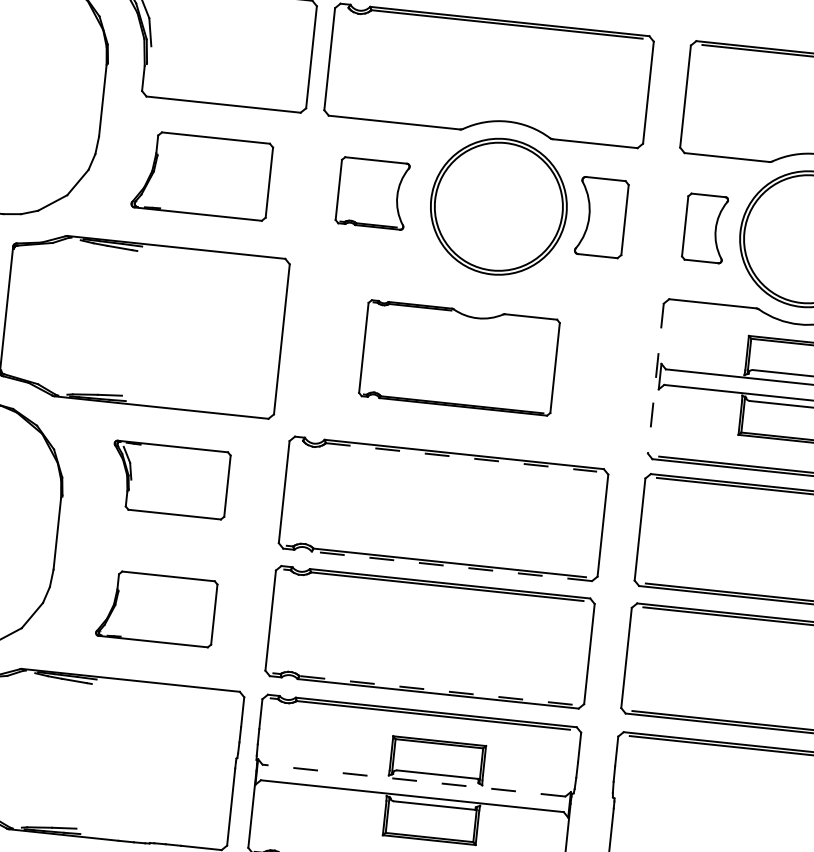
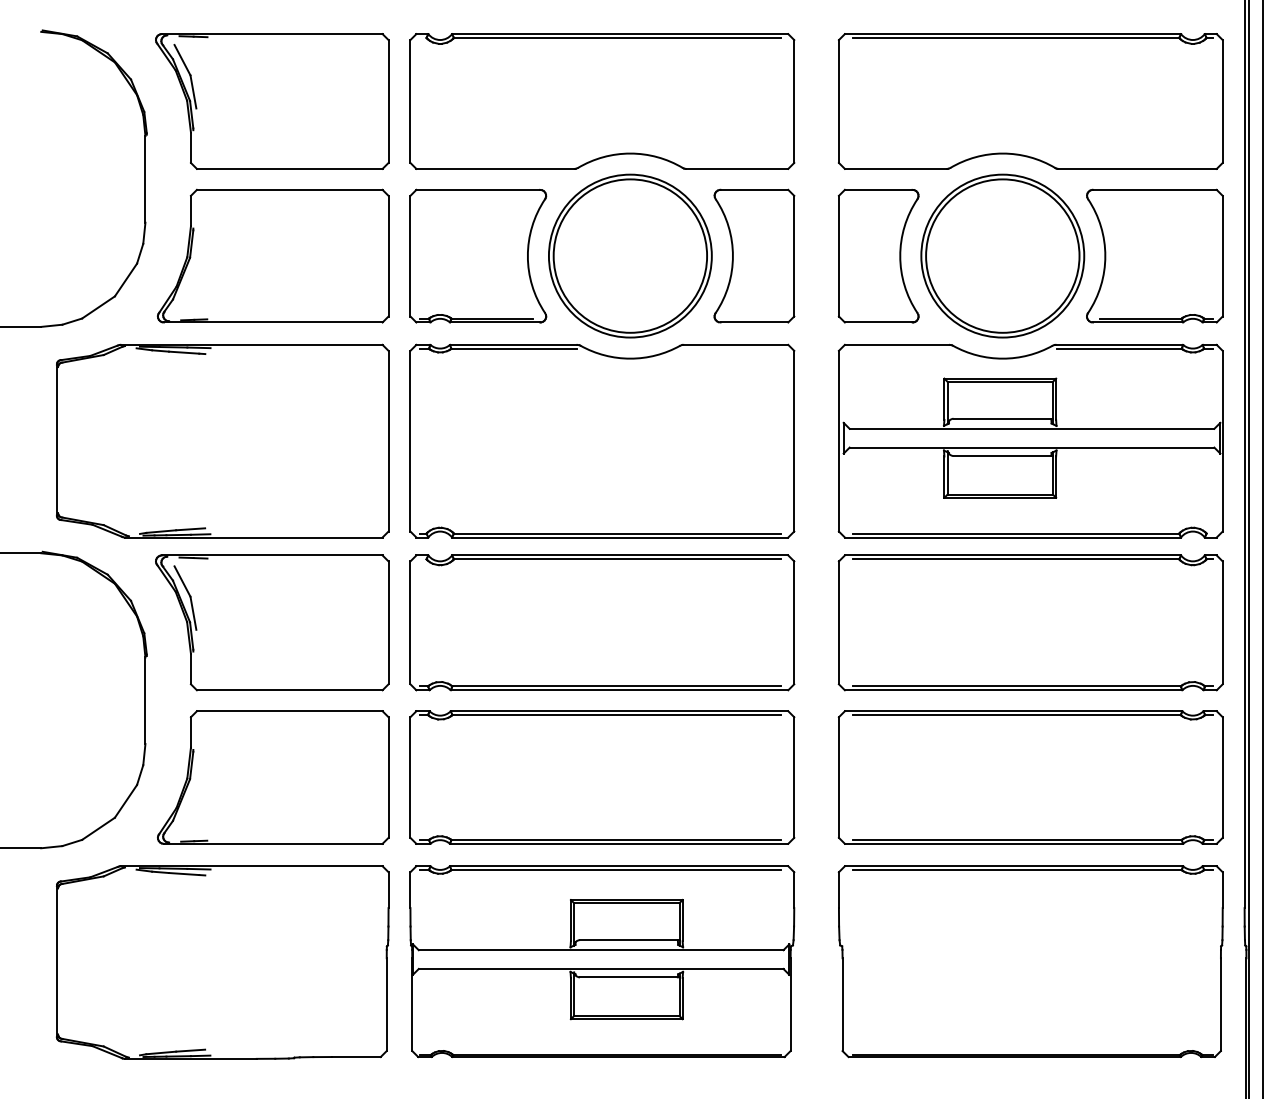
part: (202, 175) -> (273, 255), size x1.43
part: (372, 193) -> (478, 255), size x1.67
part: (601, 217) -> (754, 255), size x1.43
part: (704, 227) -> (878, 255), size x1.67
part: (459, 357) -> (602, 440), size x1.67
line: (655, 378) -> (838, 441), dashed -> solid
line: (461, 457) -> (617, 559), dashed -> solid
part: (169, 479) -> (272, 622), size x1.67
line: (451, 566) -> (619, 690), dashed -> solid
part: (156, 608) -> (273, 777), size x1.67
line: (435, 689) -> (615, 839), dashed -> solid
line: (413, 780) -> (600, 950), dashed -> solid

